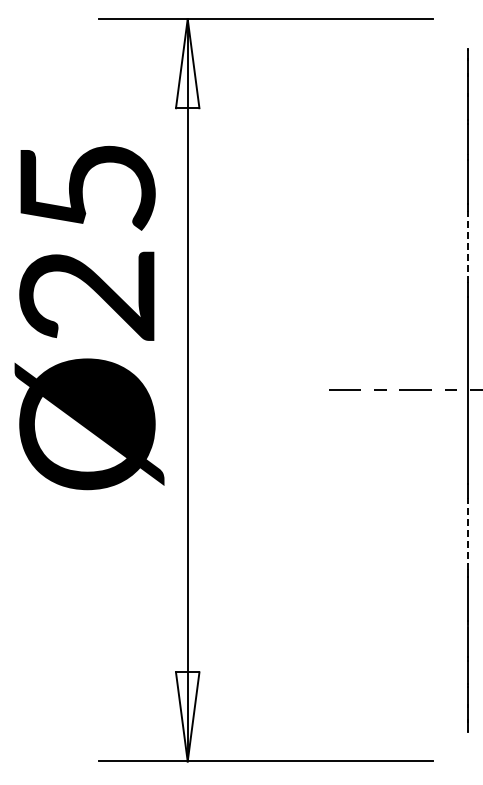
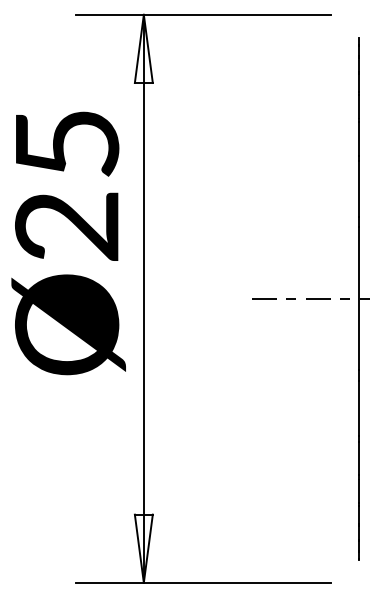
line: (468, 246) -> (358, 188), dashed -> solid
line: (468, 533) -> (358, 408), dashed -> solid

